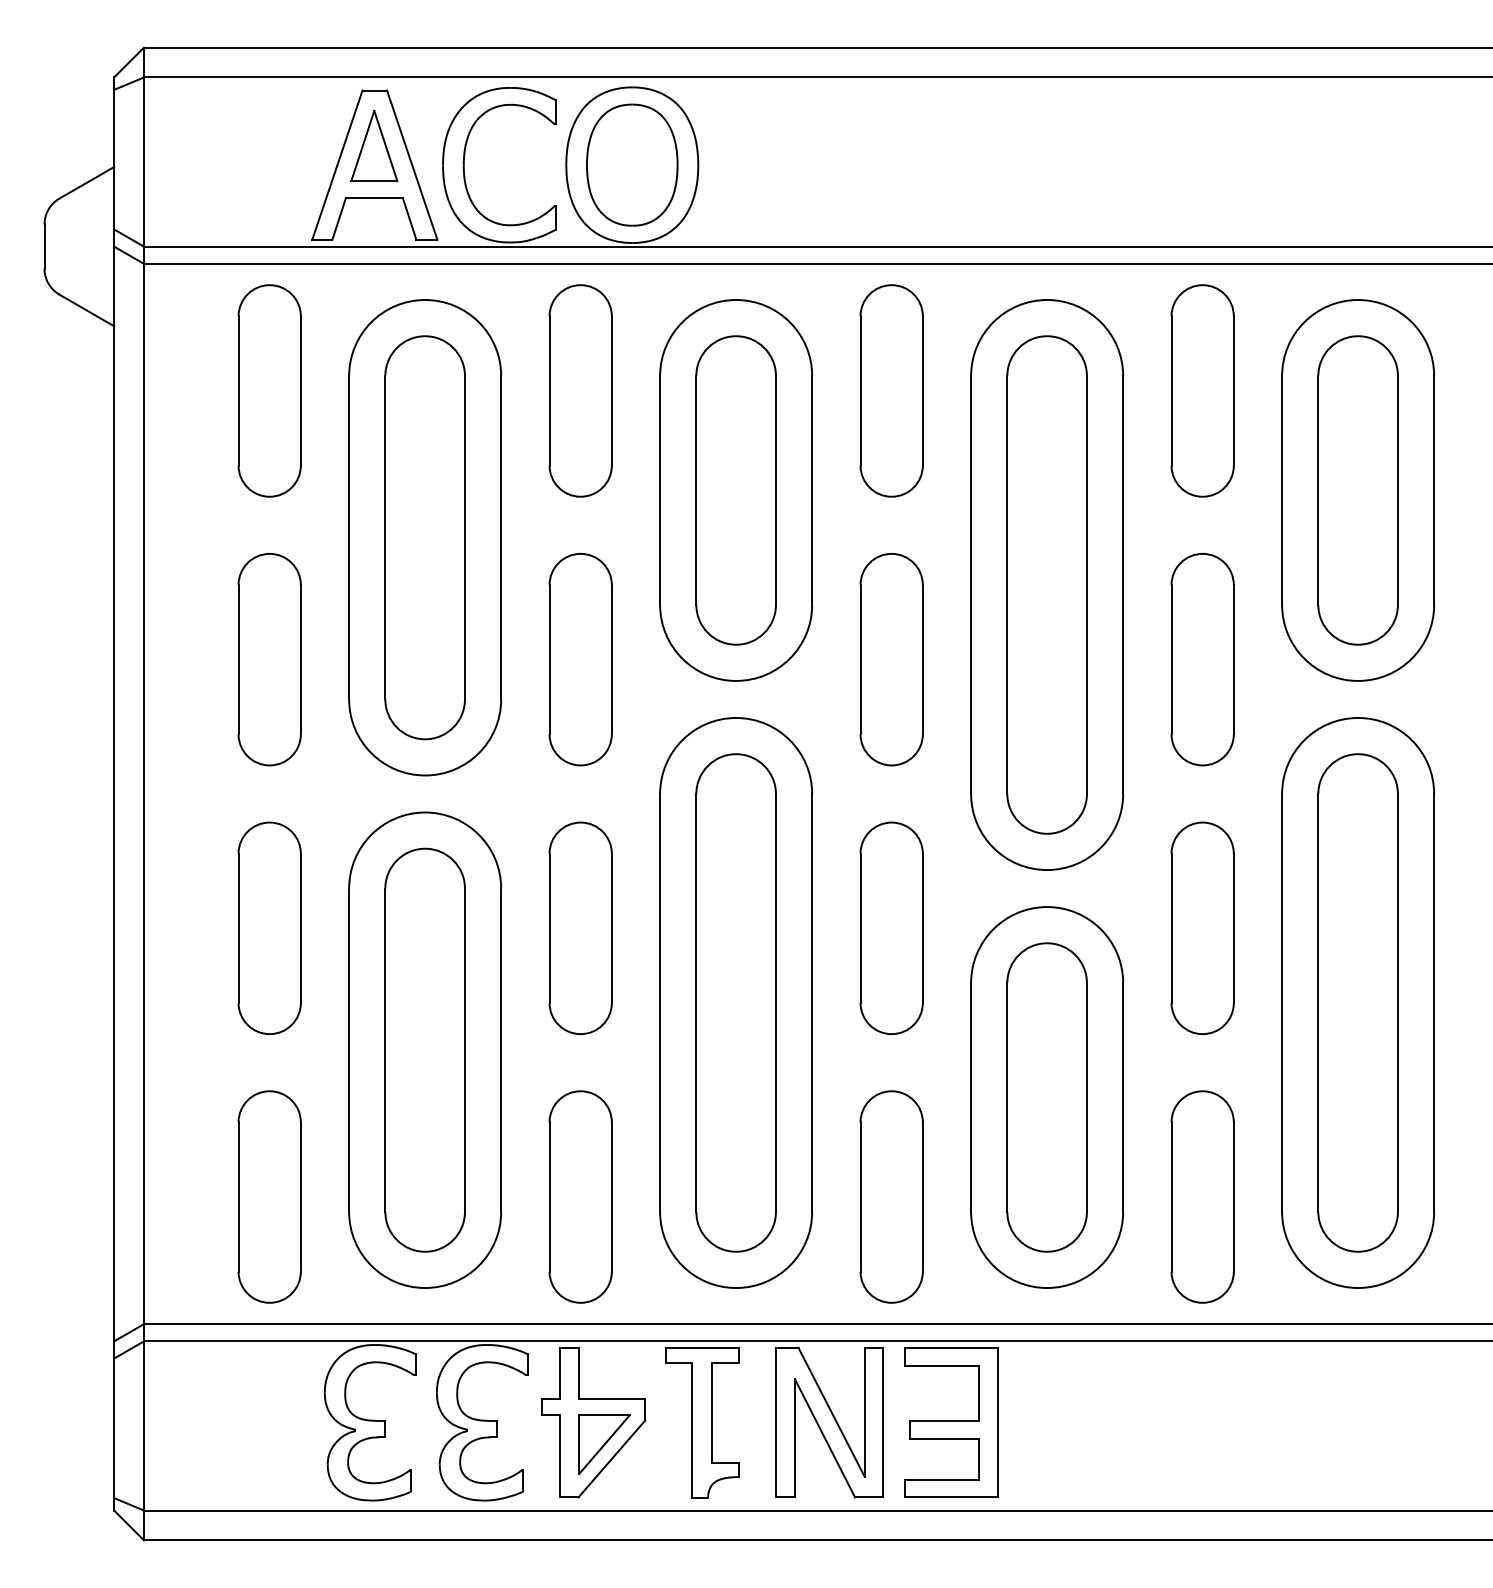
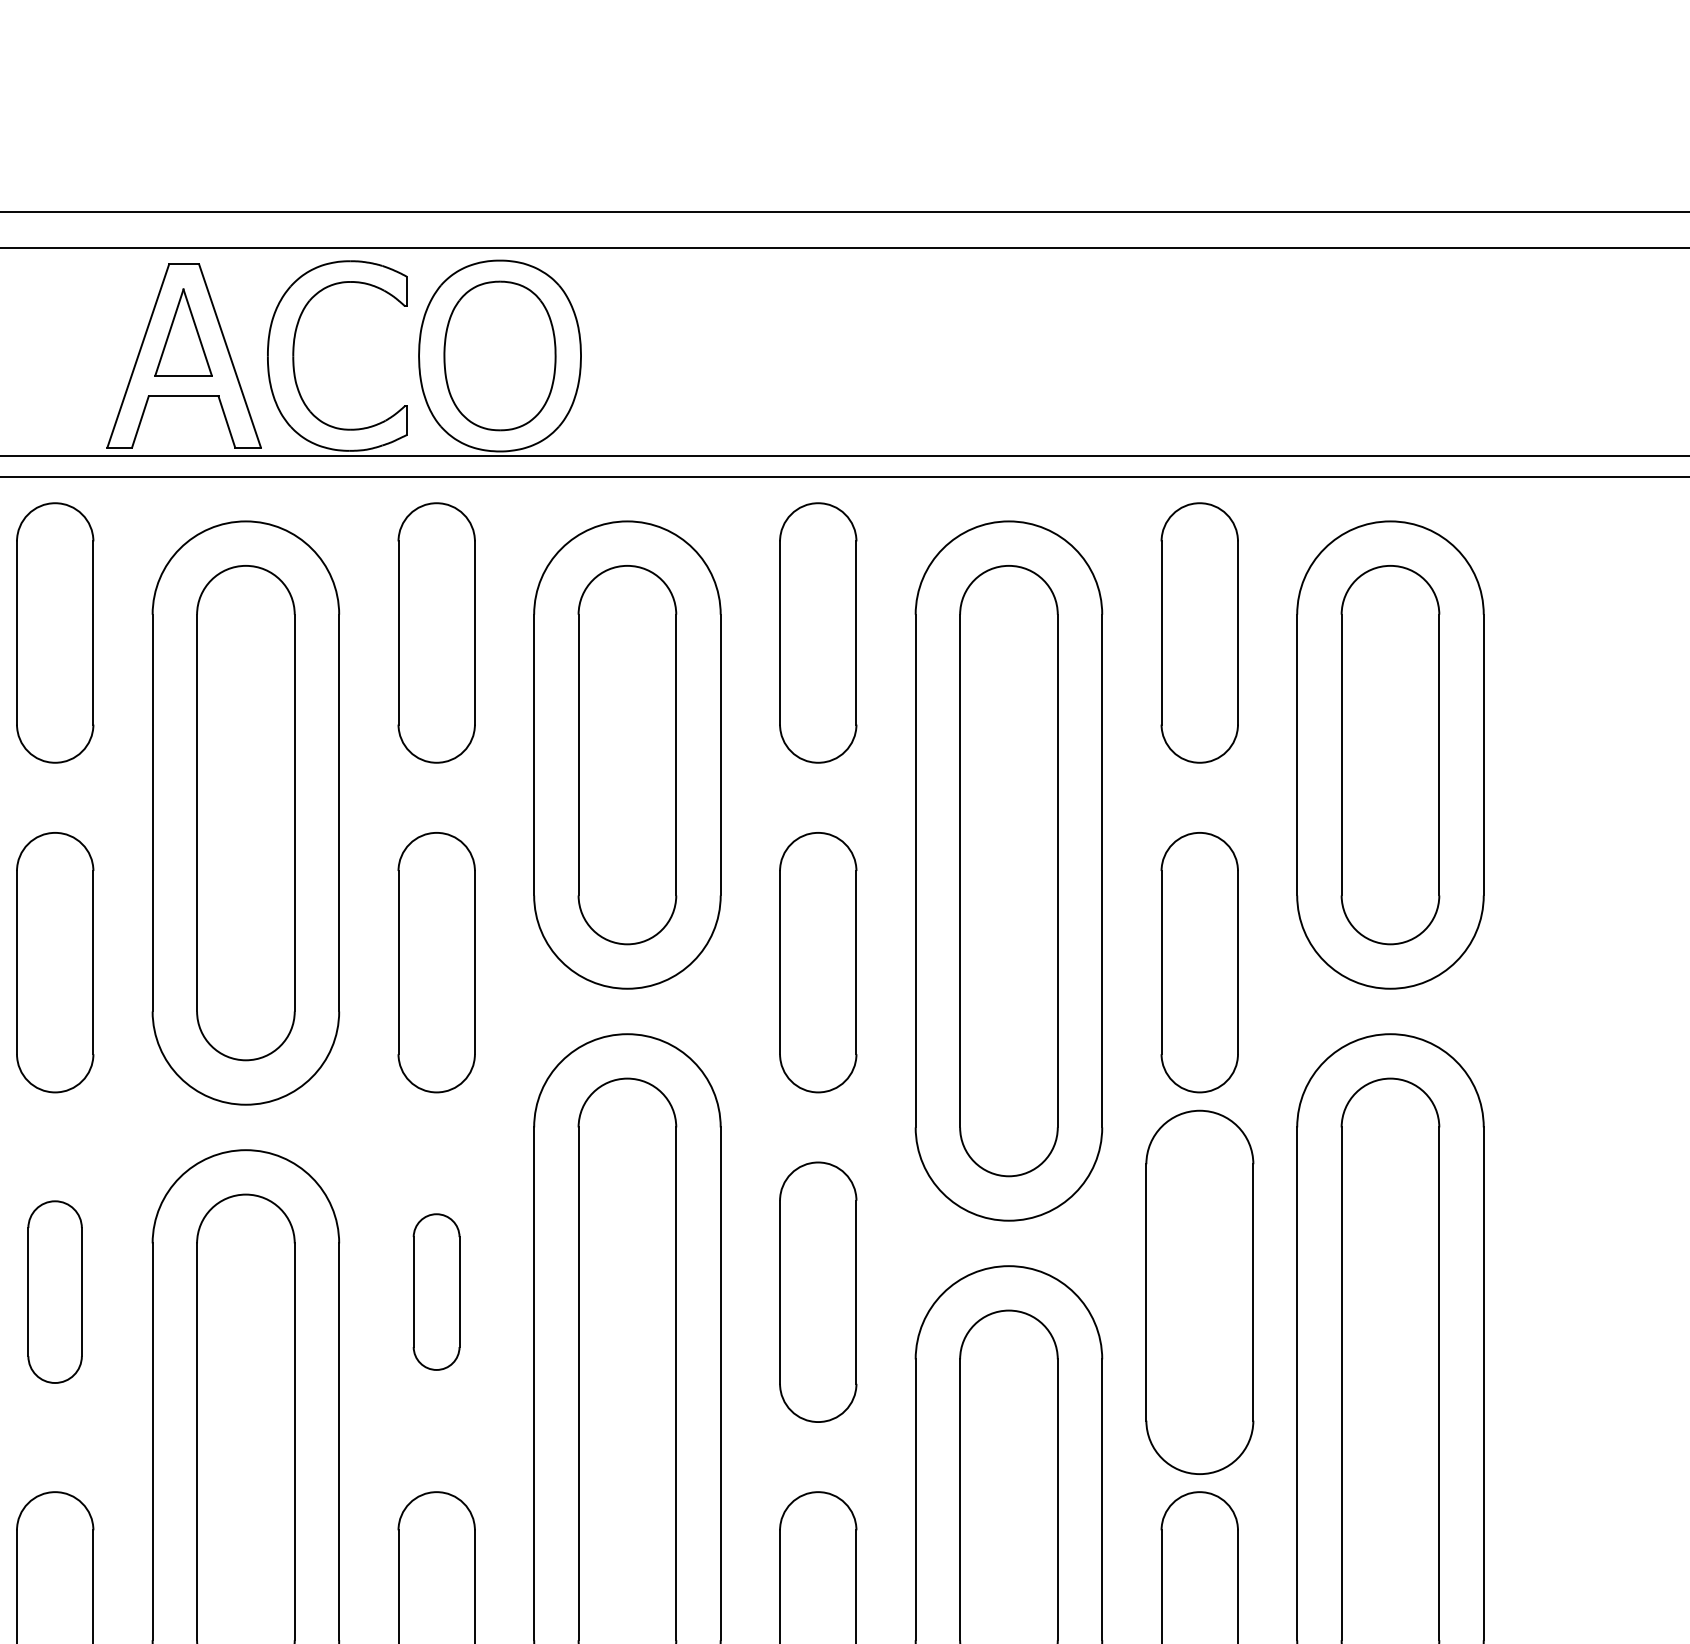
part: (269, 927) -> (54, 1291), size x0.7
part: (580, 927) -> (436, 1291), size x0.6
part: (1202, 927) -> (1199, 1291), size x1.4

